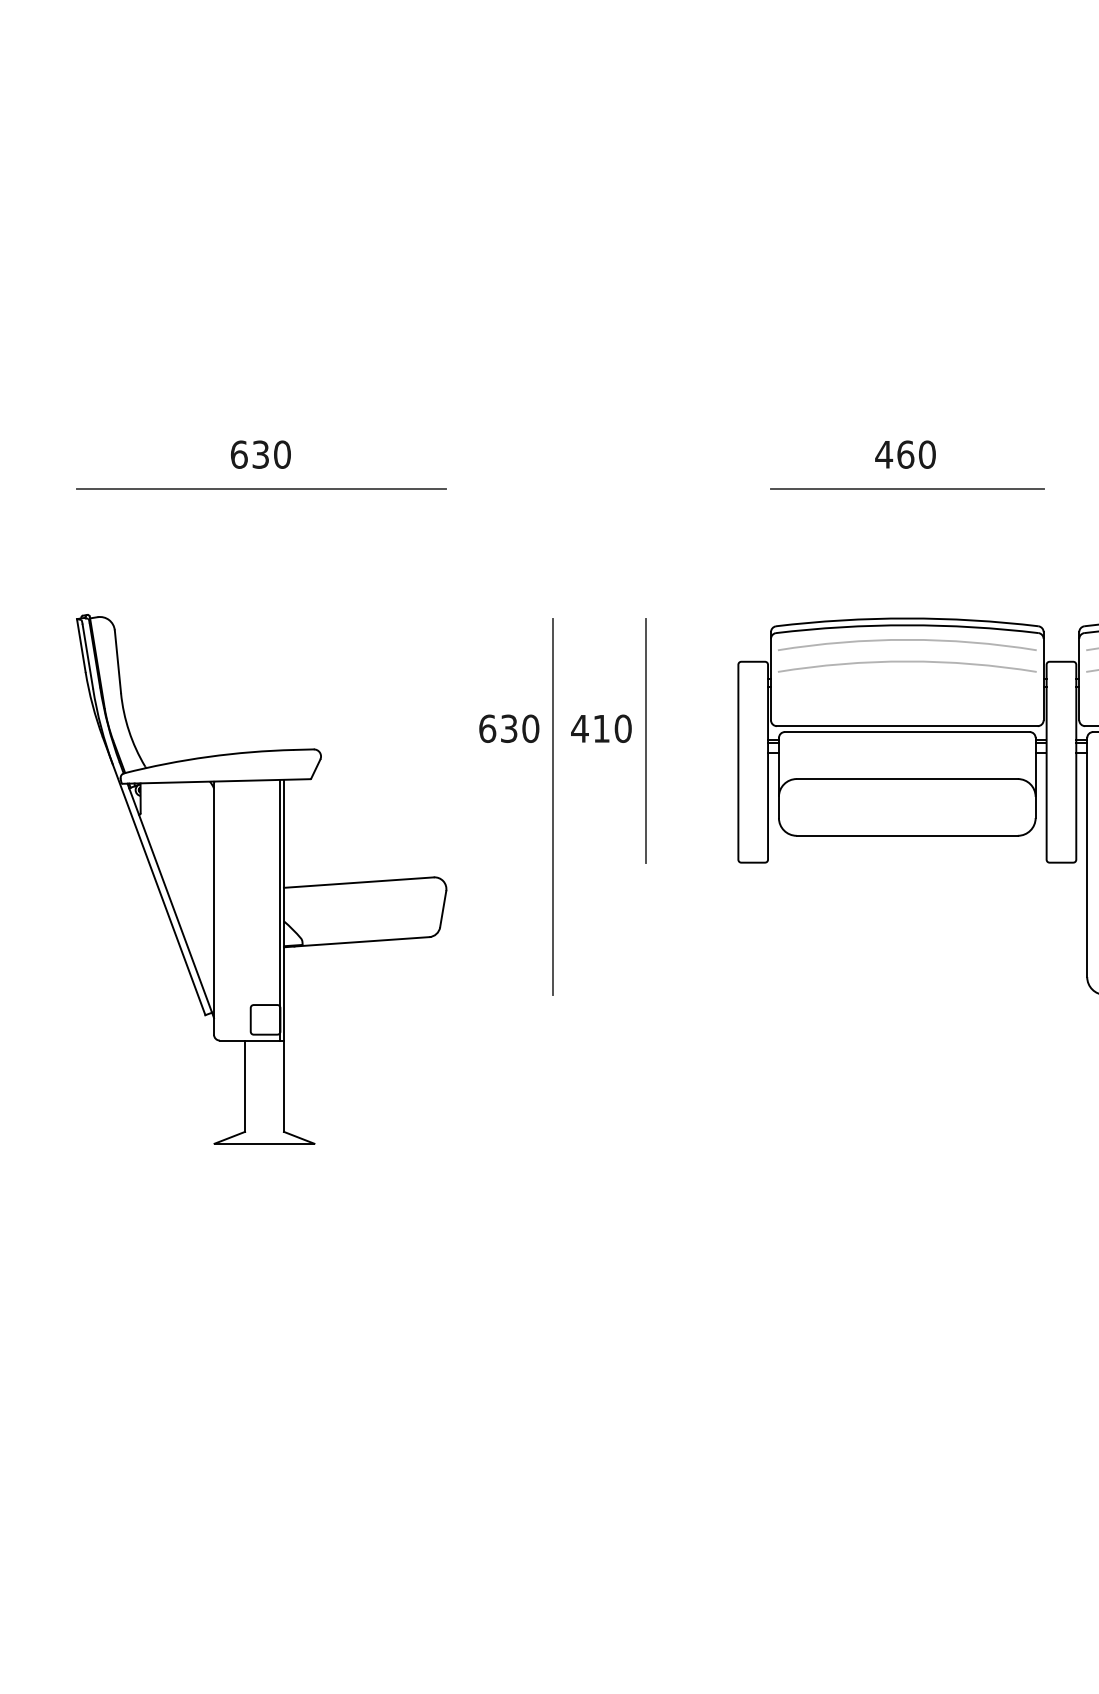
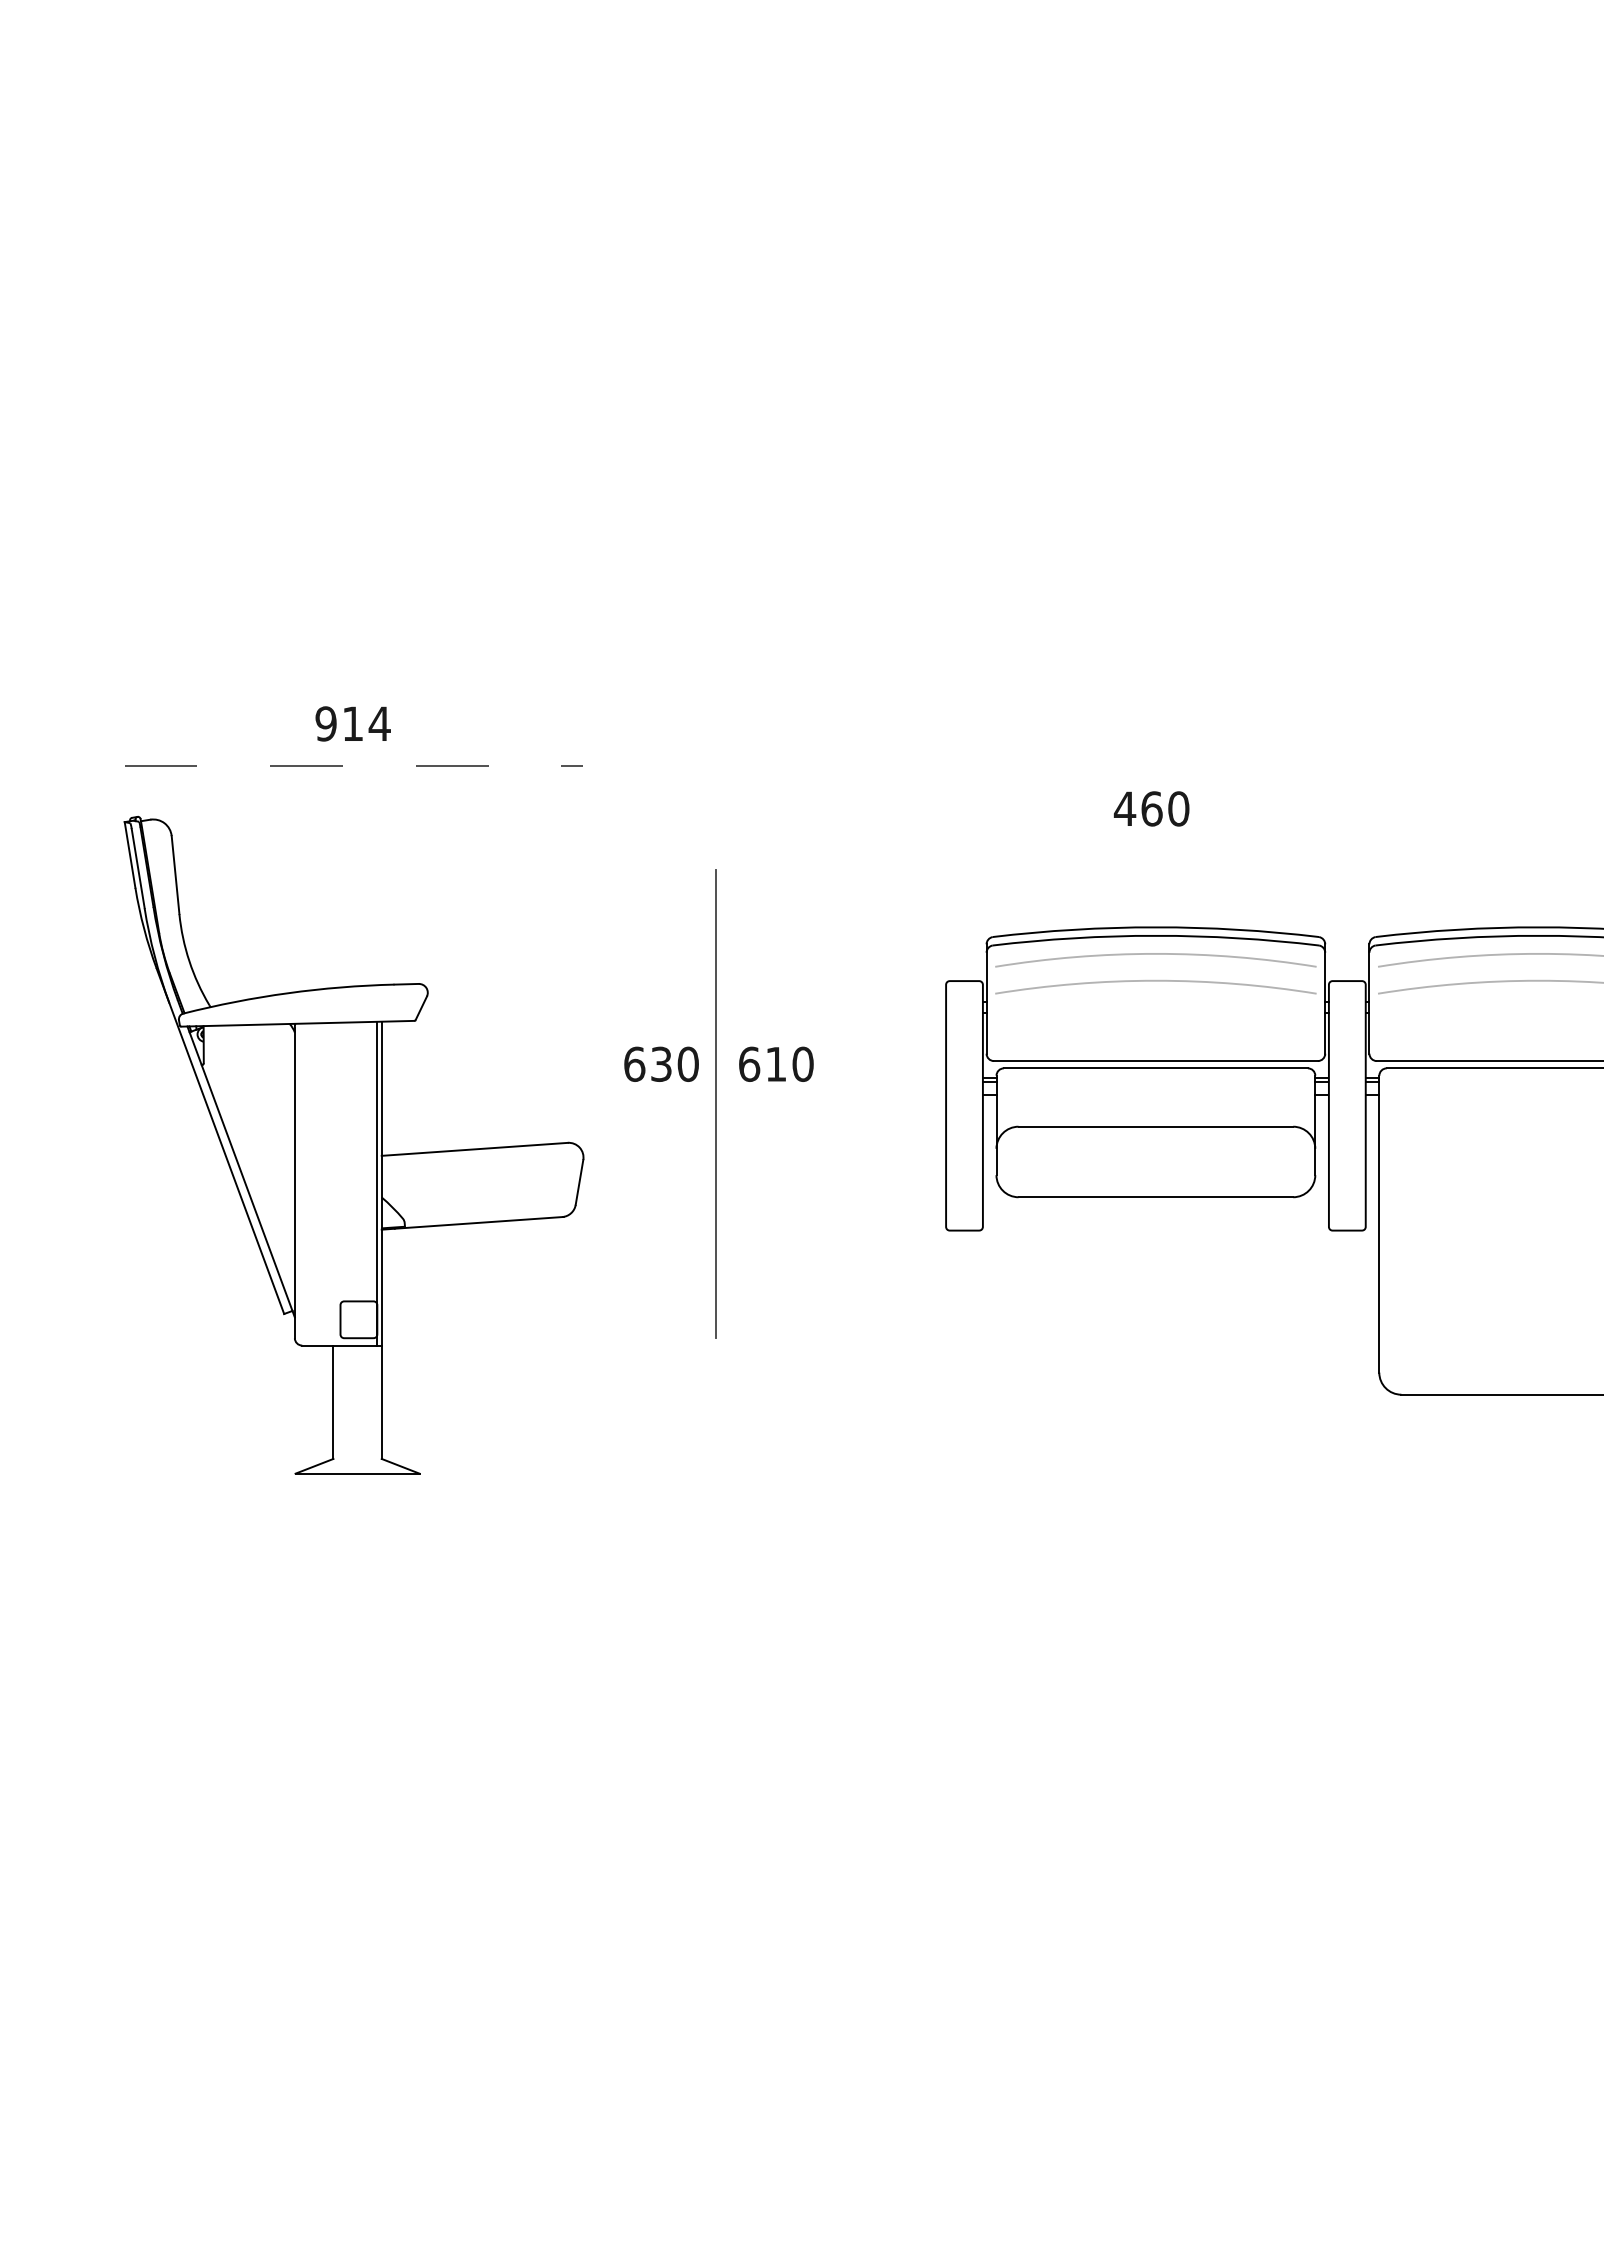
text: (260, 454) -> (352, 723), 630 -> 914
text: (905, 454) -> (1151, 808), moved
line: (262, 488) -> (354, 766), solid -> dashed
line: (906, 488) -> (1155, 766), removed
text: (580, 728) -> (749, 1063), 410 -> 610
line: (646, 740) -> (831, 1078), removed
line: (552, 806) -> (715, 1103), moved
part: (261, 878) -> (353, 1144), moved

